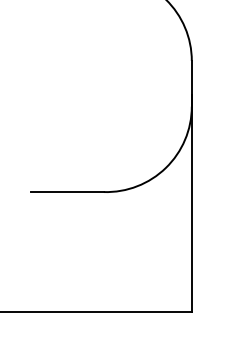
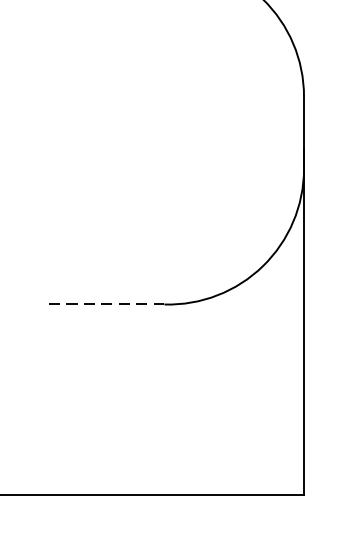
line: (67, 192) -> (106, 305), solid -> dashed

